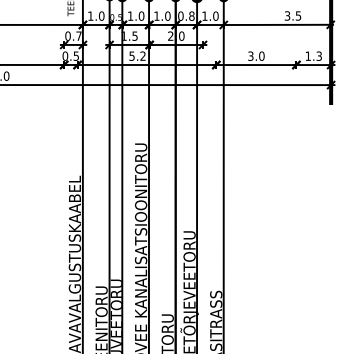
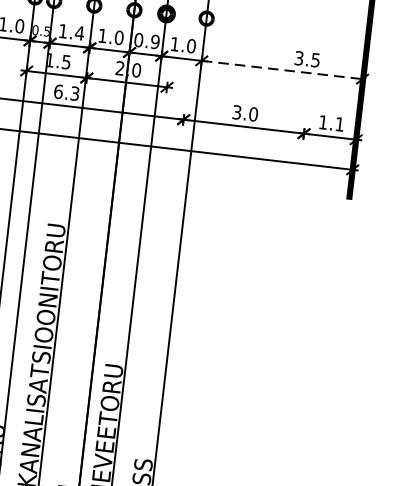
text: (141, 15) -> (79, 32), 1.0 -> 1.4
text: (191, 15) -> (154, 40), 0.8 -> 0.9
line: (278, 24) -> (284, 69), solid -> dashed
text: (137, 55) -> (66, 91), 5.2 -> 6.3
text: (318, 55) -> (338, 123), 1.3 -> 1.1

